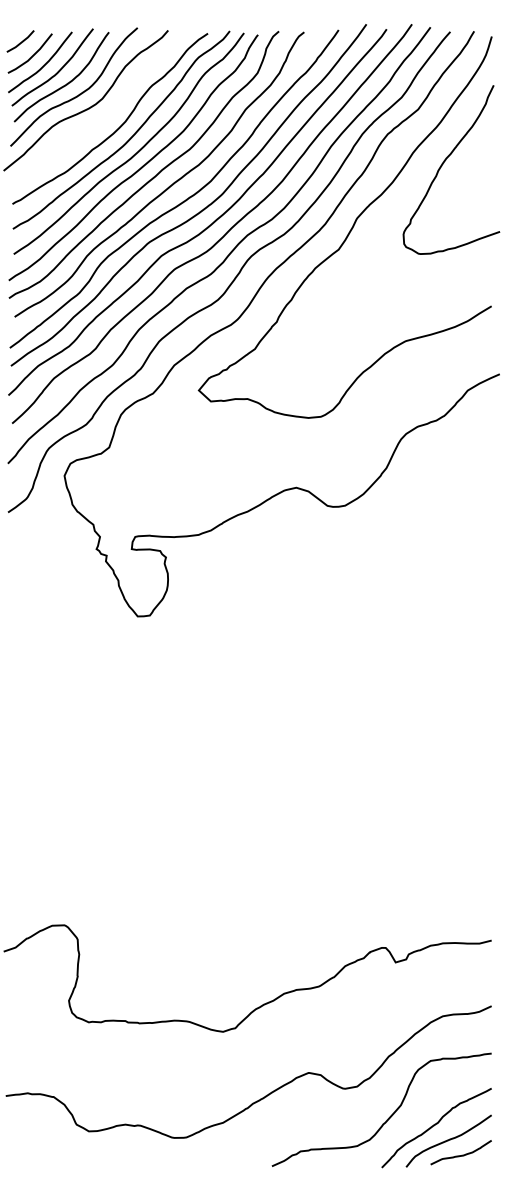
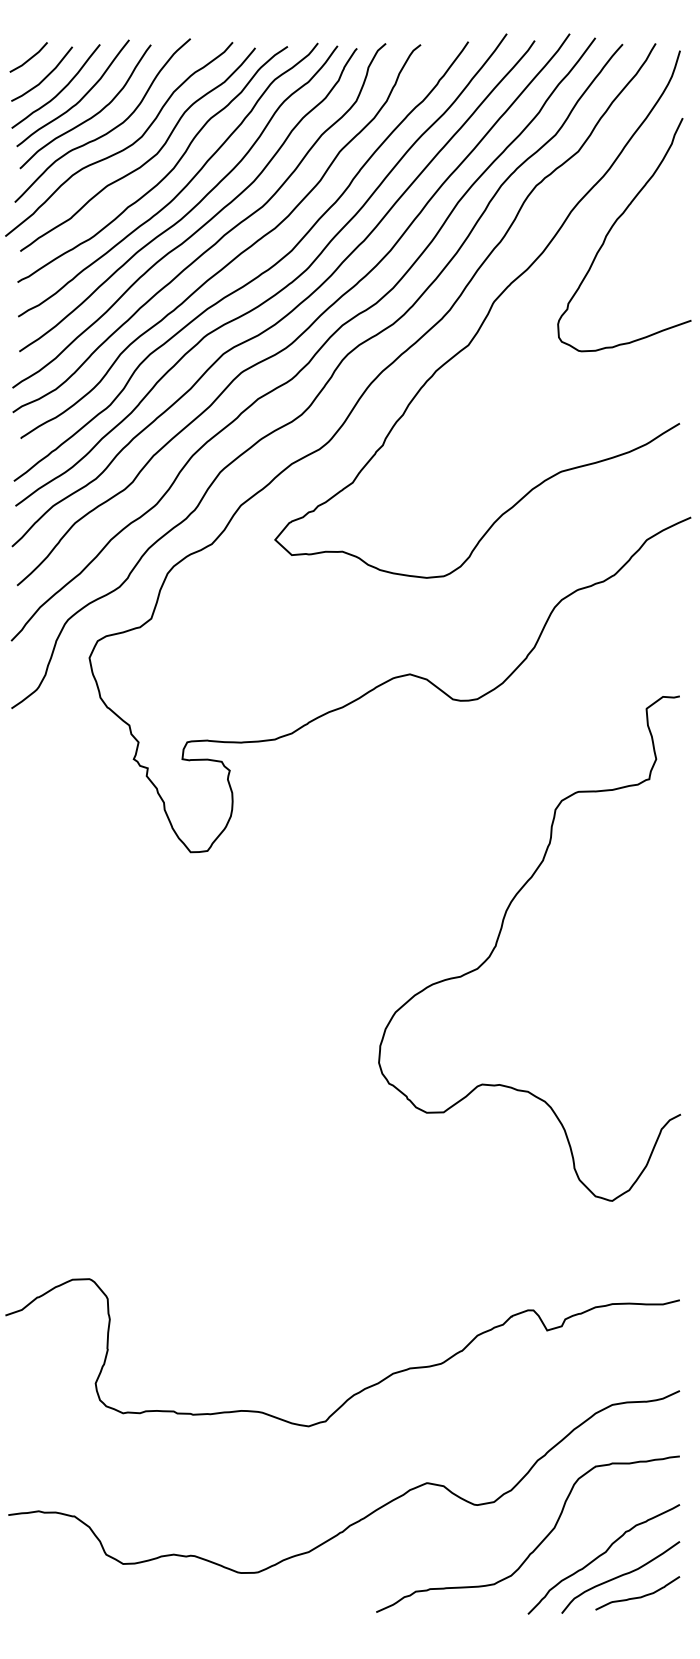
curve: (104, 117) -> (144, 162), added
curve: (361, 678) -> (499, 937), added

